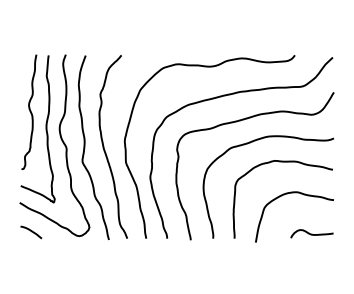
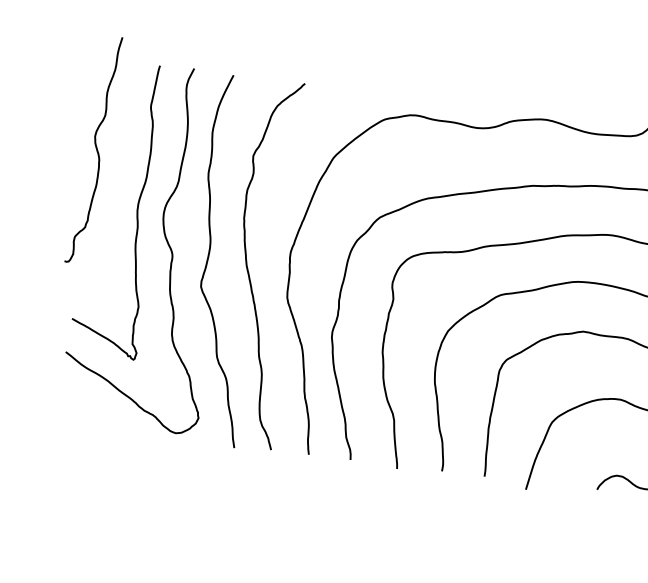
curve: (29, 111) -> (94, 148), moved
curve: (31, 232) -> (81, 413), removed

